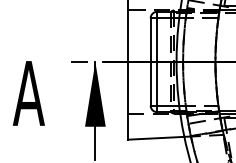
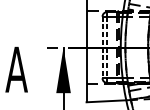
line: (150, 61) -> (102, 47), solid -> dashed
line: (157, 61) -> (107, 47), solid -> dashed

